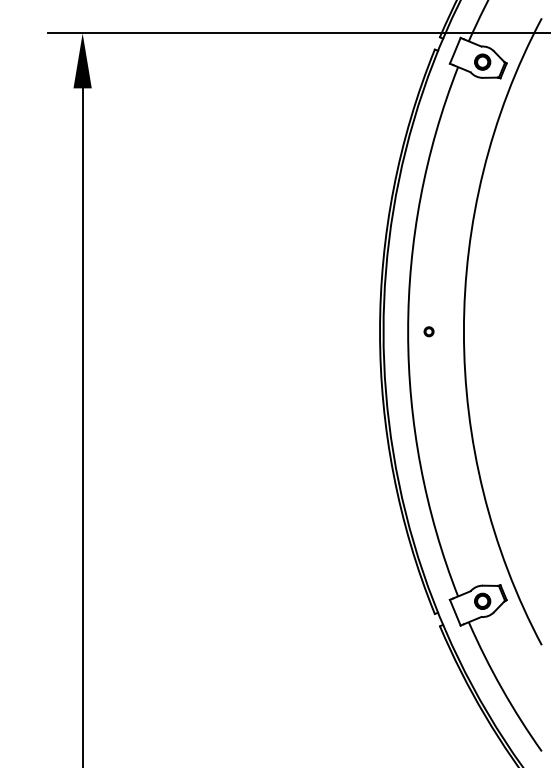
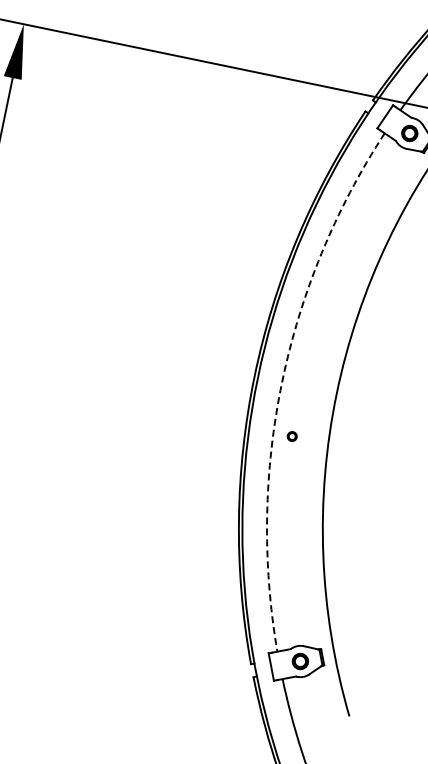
arc: (408, 331) -> (282, 382), solid -> dashed
part: (428, 331) -> (291, 436), moved

